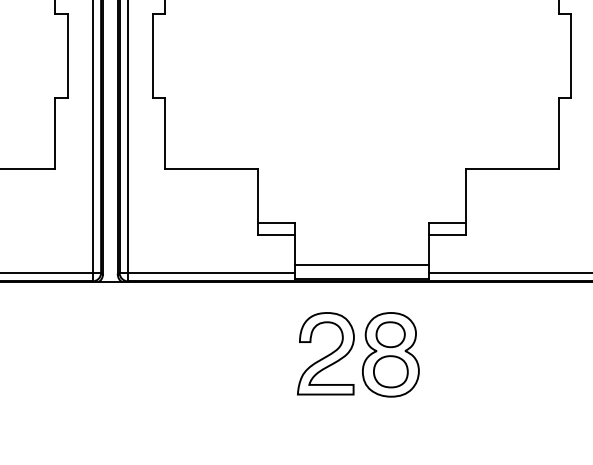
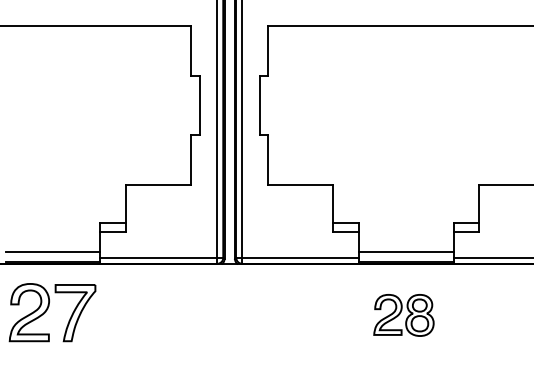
part: (357, 354) -> (403, 315), size x0.7

